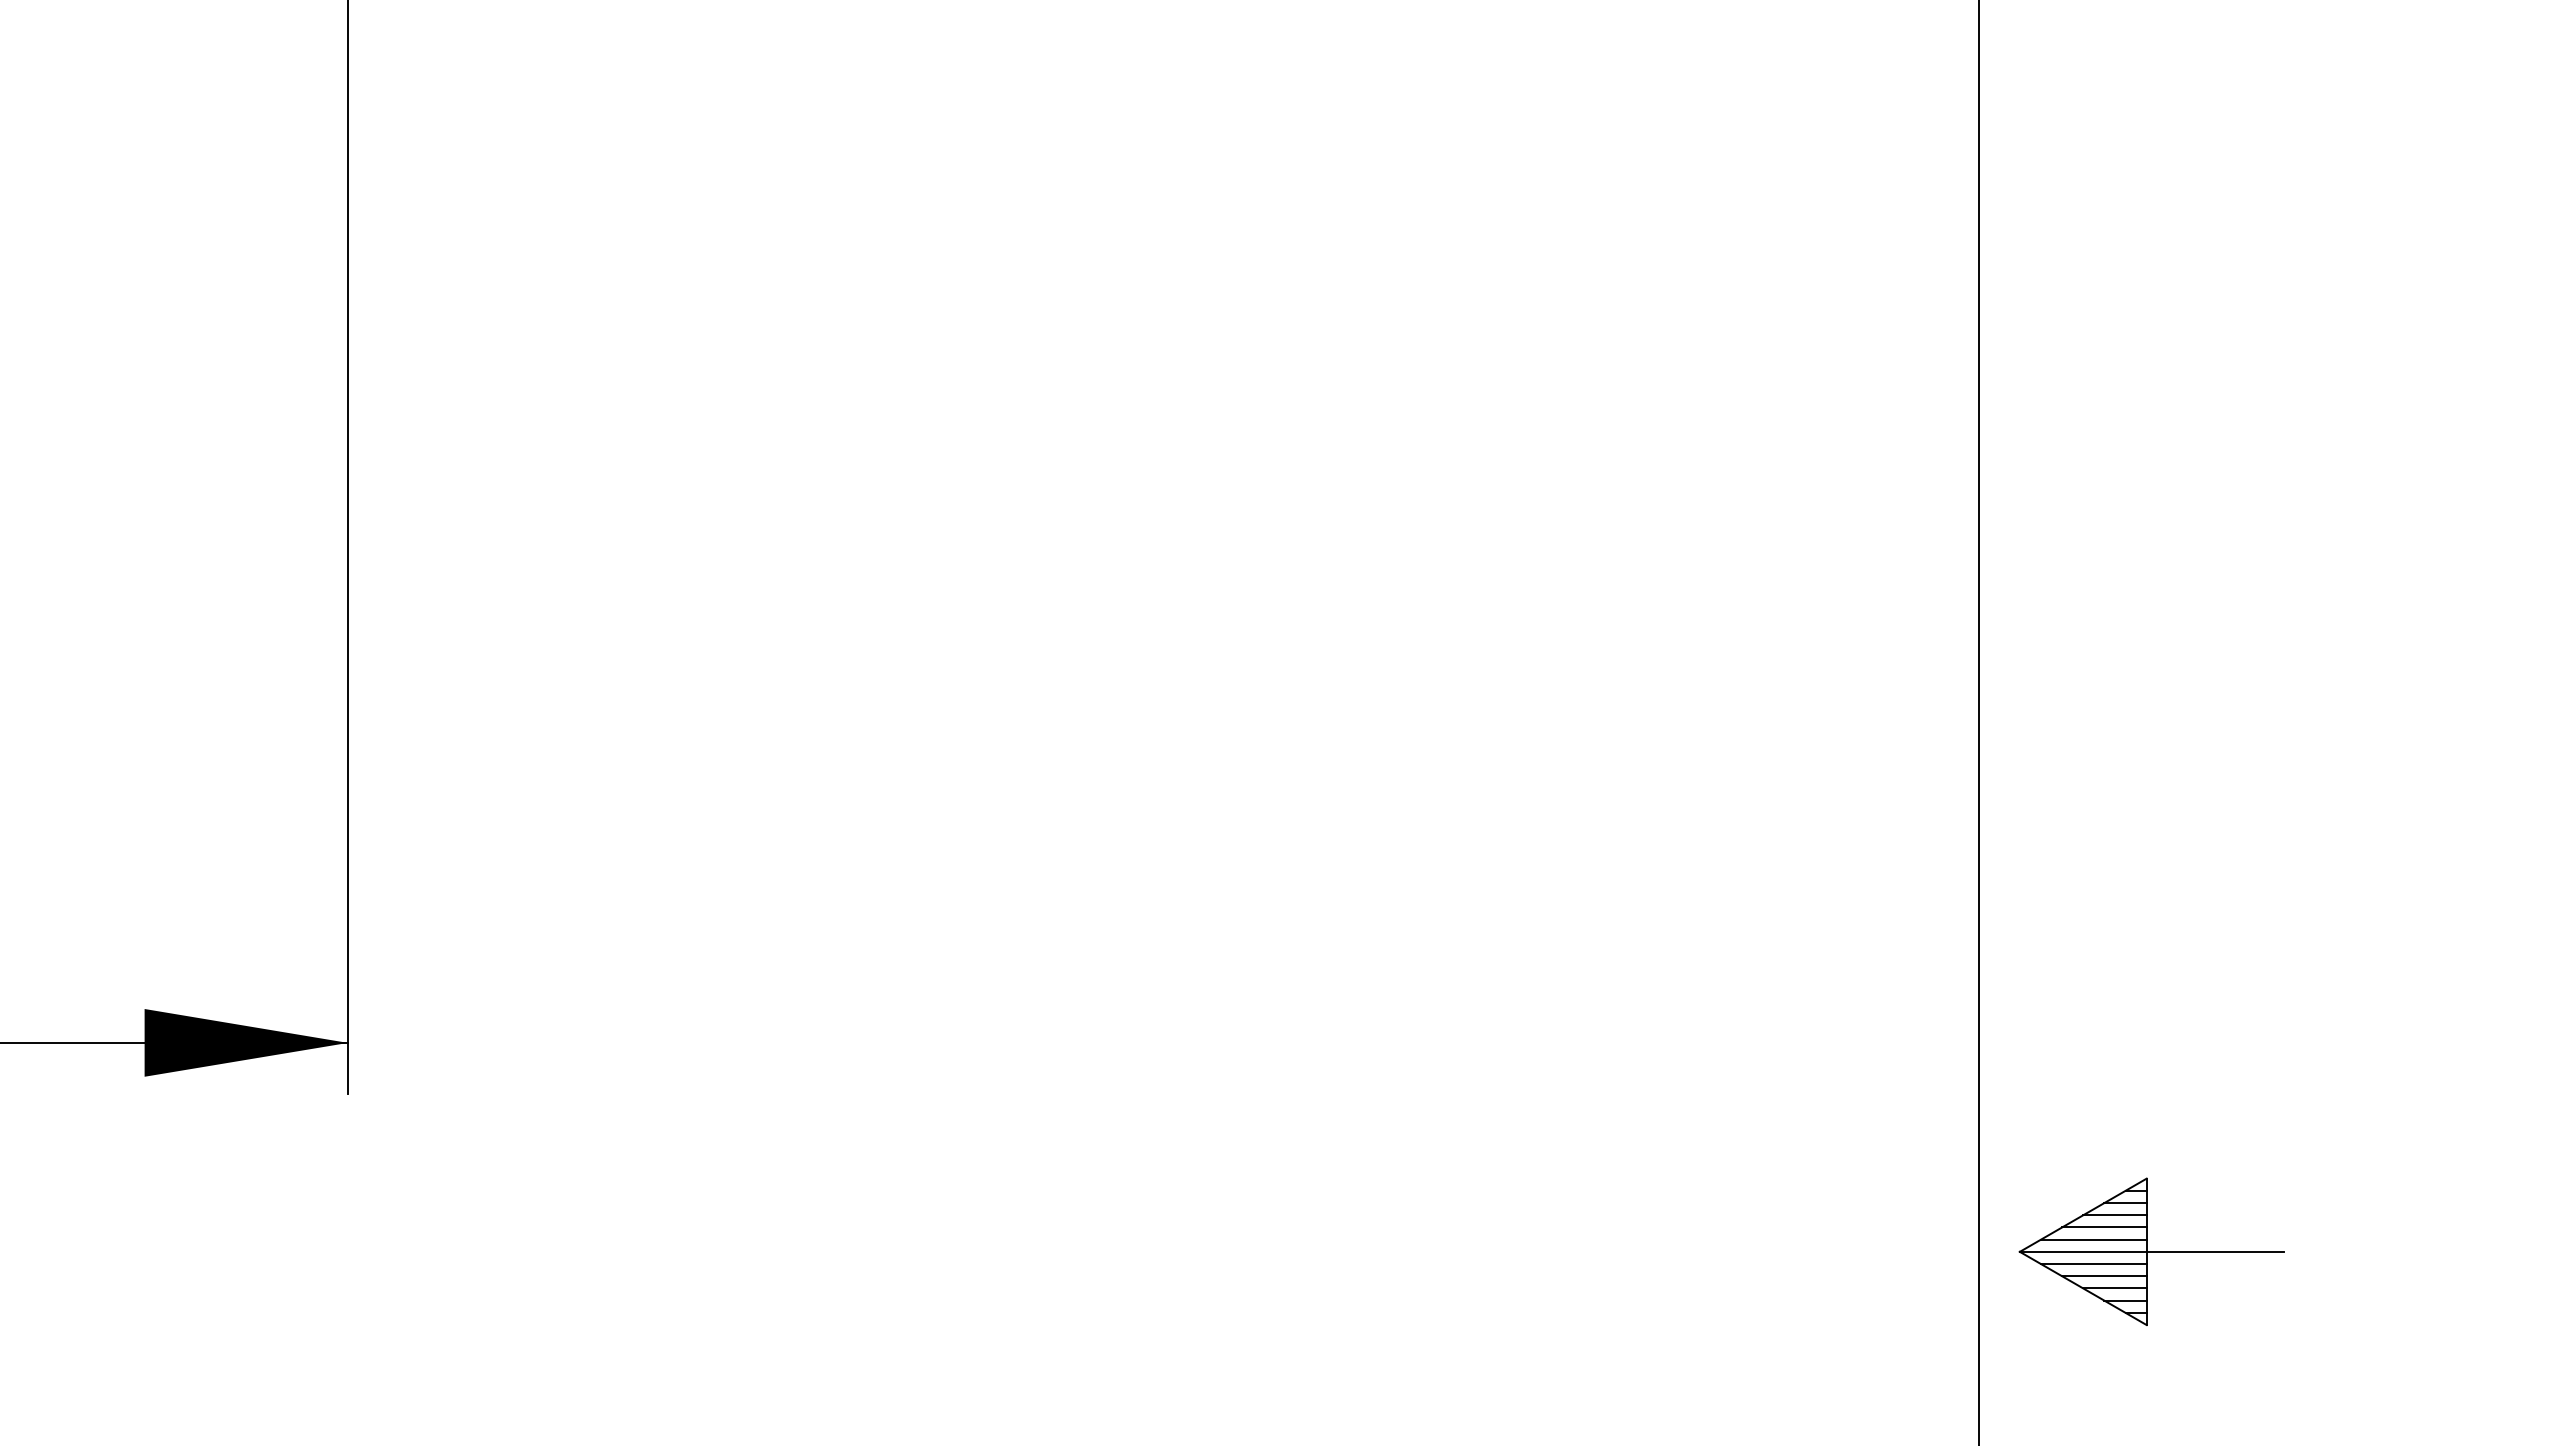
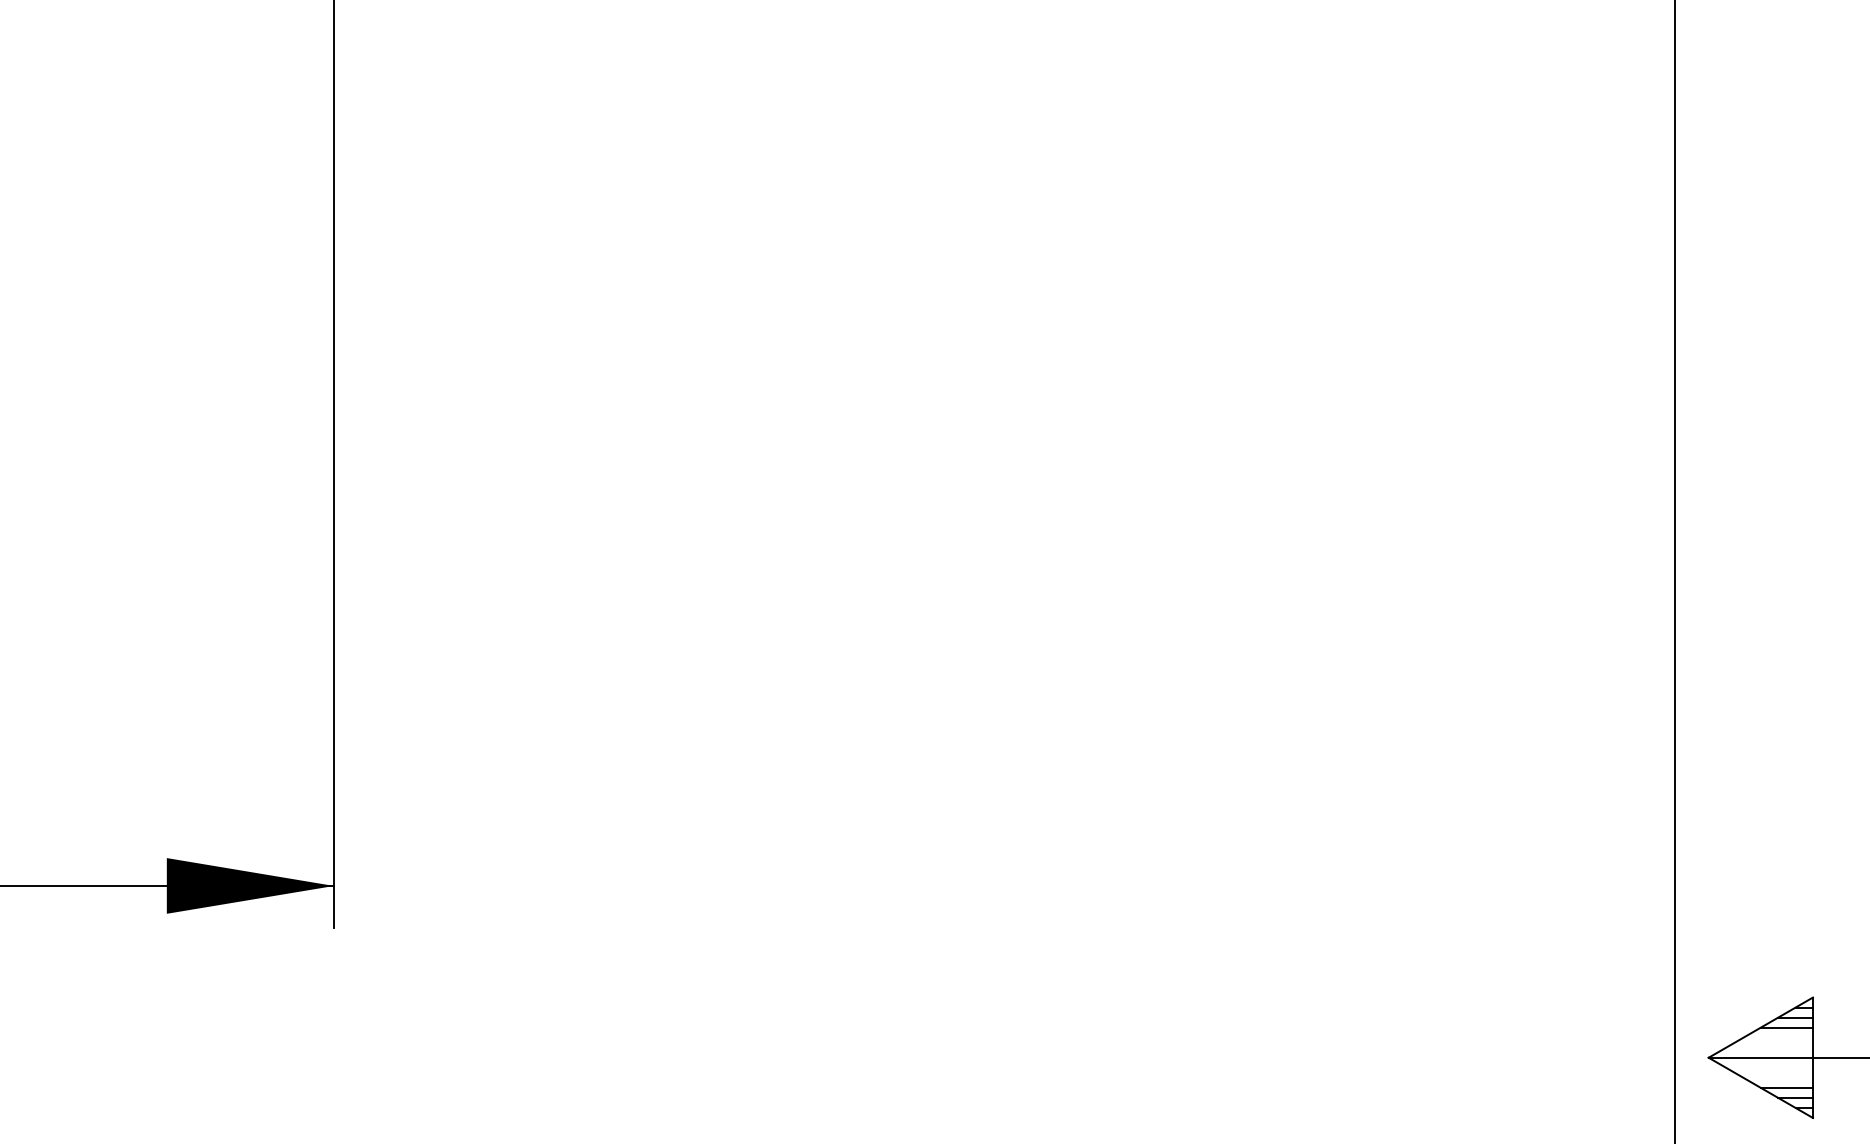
line: (2104, 1227) -> (1778, 1037), removed
line: (2093, 1239) -> (1769, 1047), removed
line: (2093, 1264) -> (1769, 1068), removed
line: (2104, 1276) -> (1778, 1078), removed

